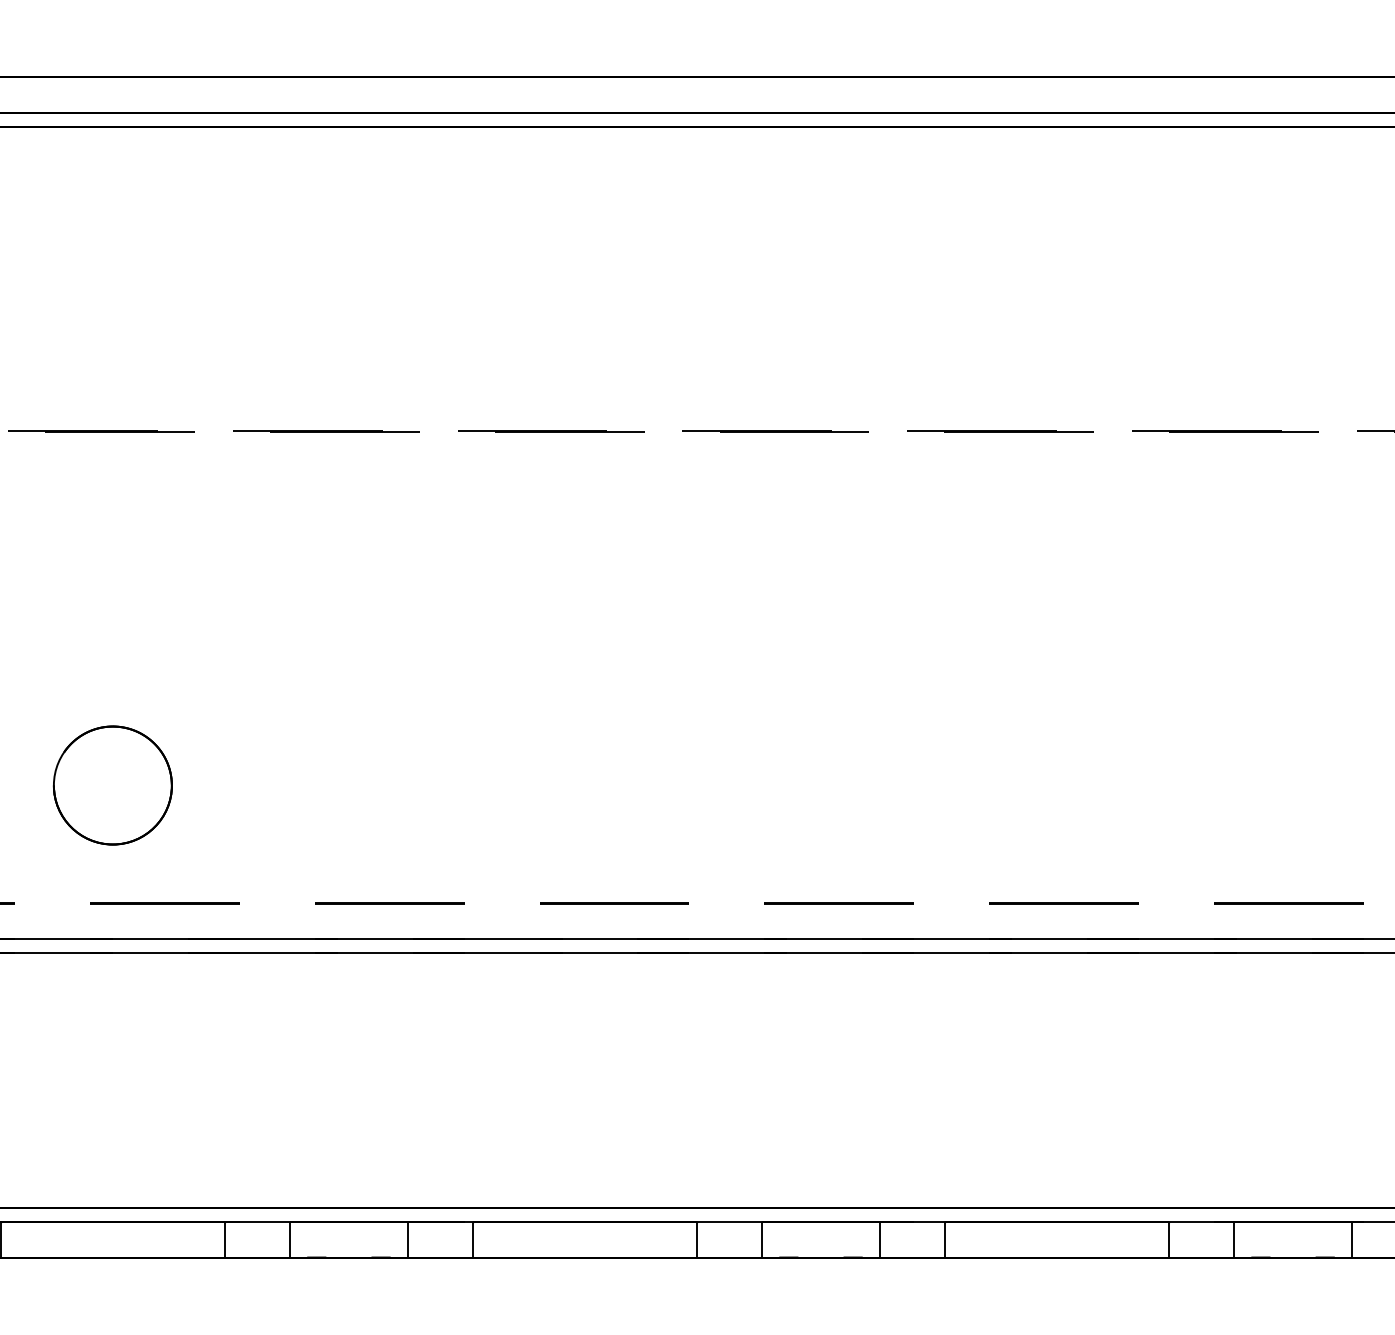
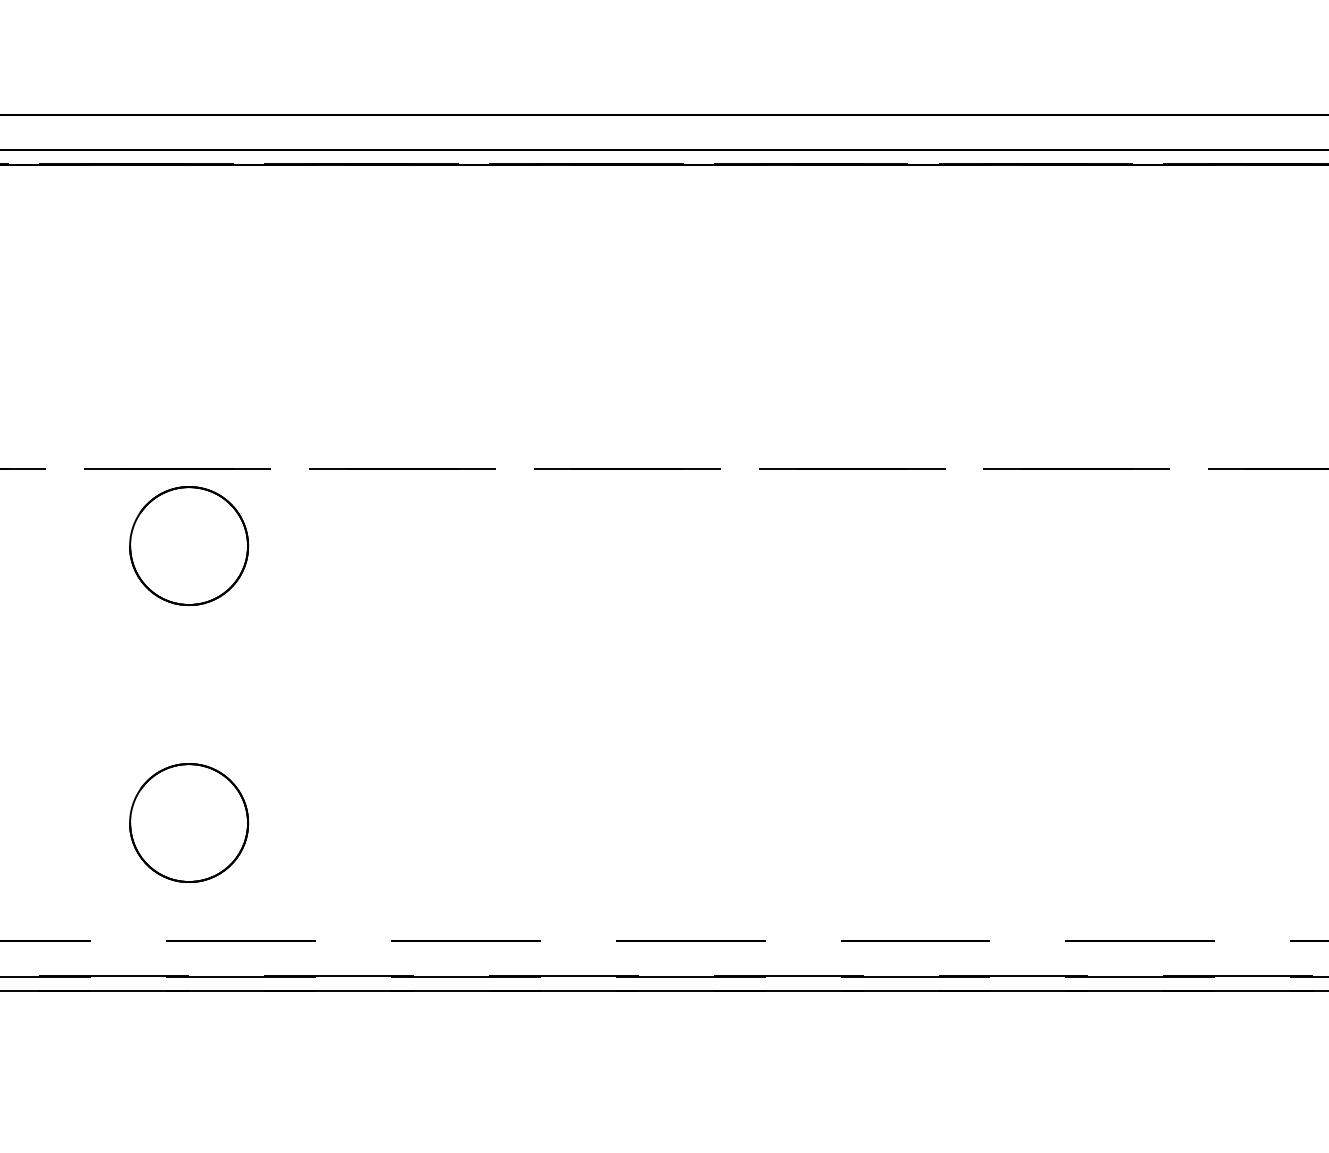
circle: (112, 508) -> (188, 546), added

